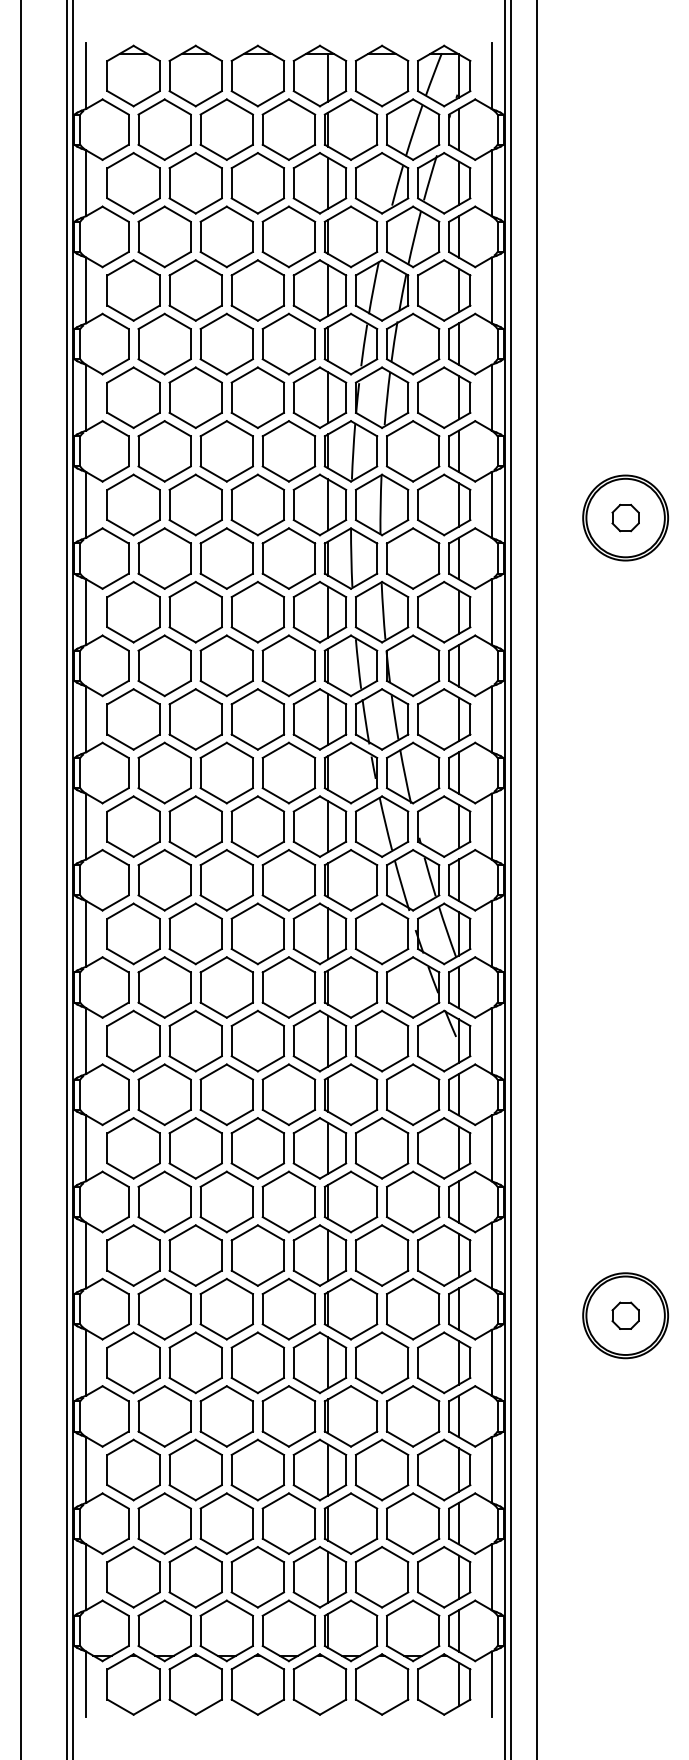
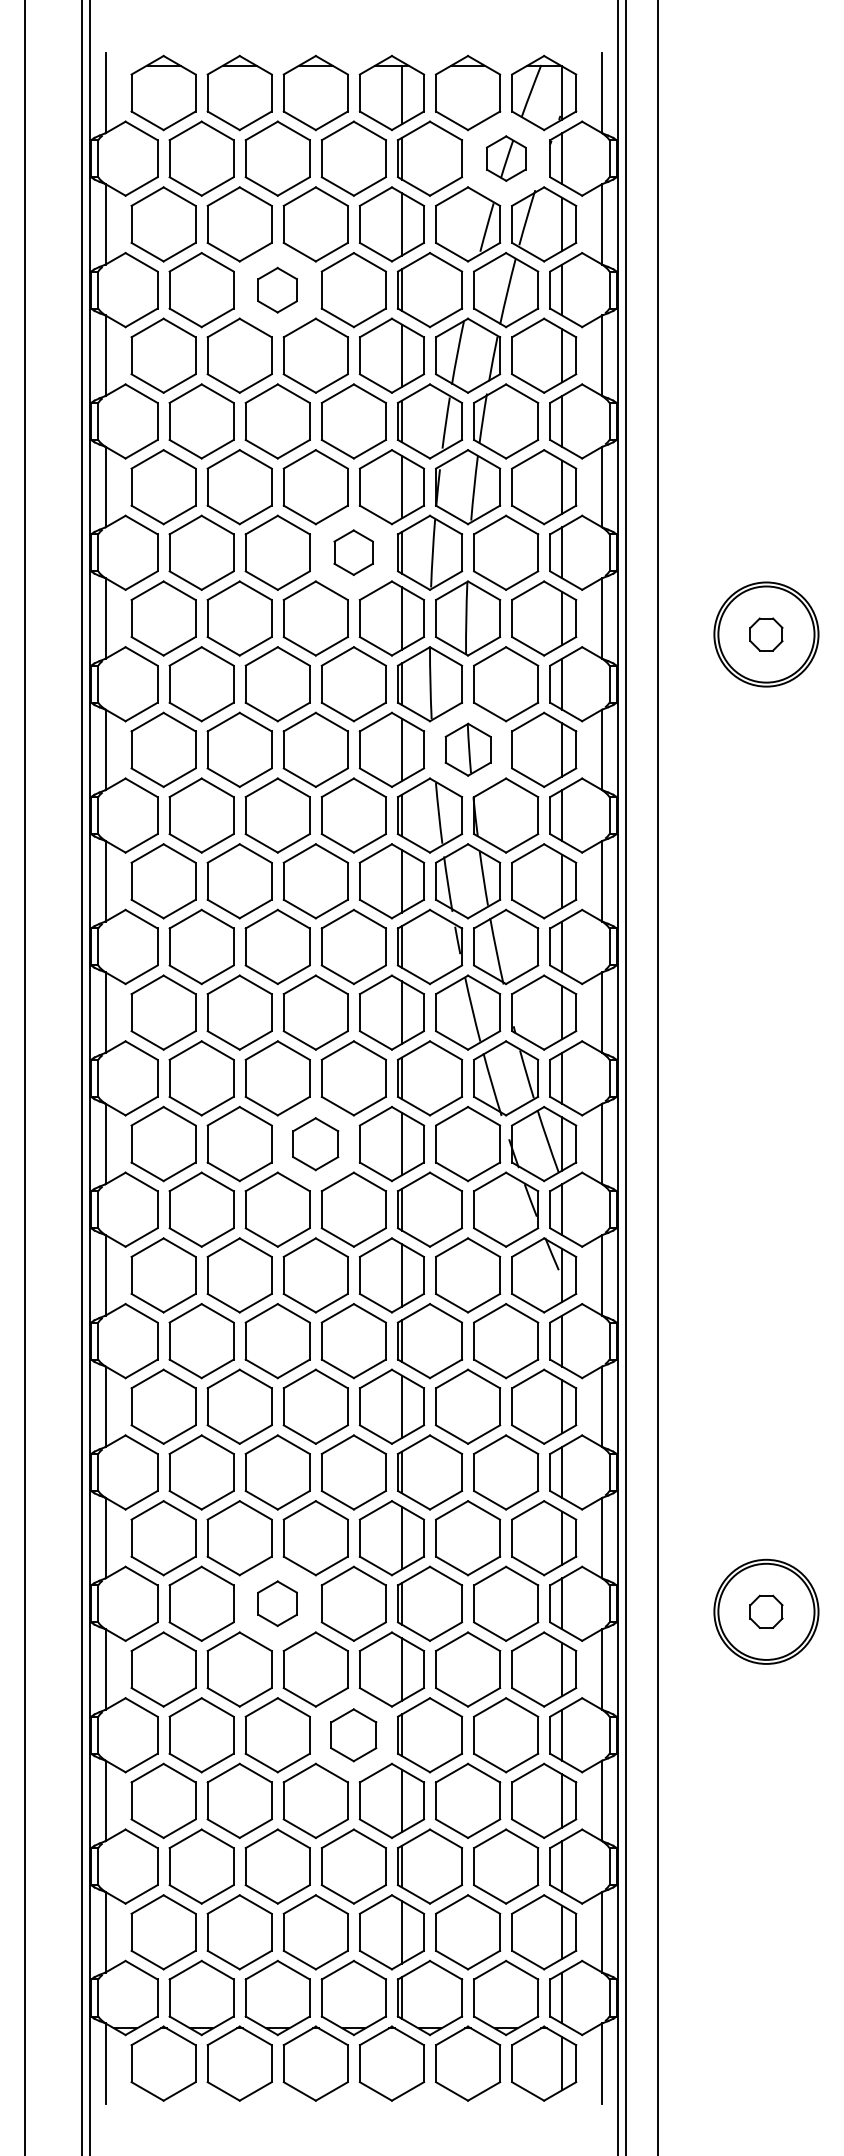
part: (413, 129) -> (506, 158), size x0.6
part: (226, 237) -> (277, 290), size x0.6
part: (288, 451) -> (353, 552), size x0.6
part: (382, 611) -> (468, 749), size x0.7
part: (257, 934) -> (315, 1144), size x0.7
part: (226, 1308) -> (277, 1603), size x0.6
part: (288, 1416) -> (353, 1735), size x0.7

